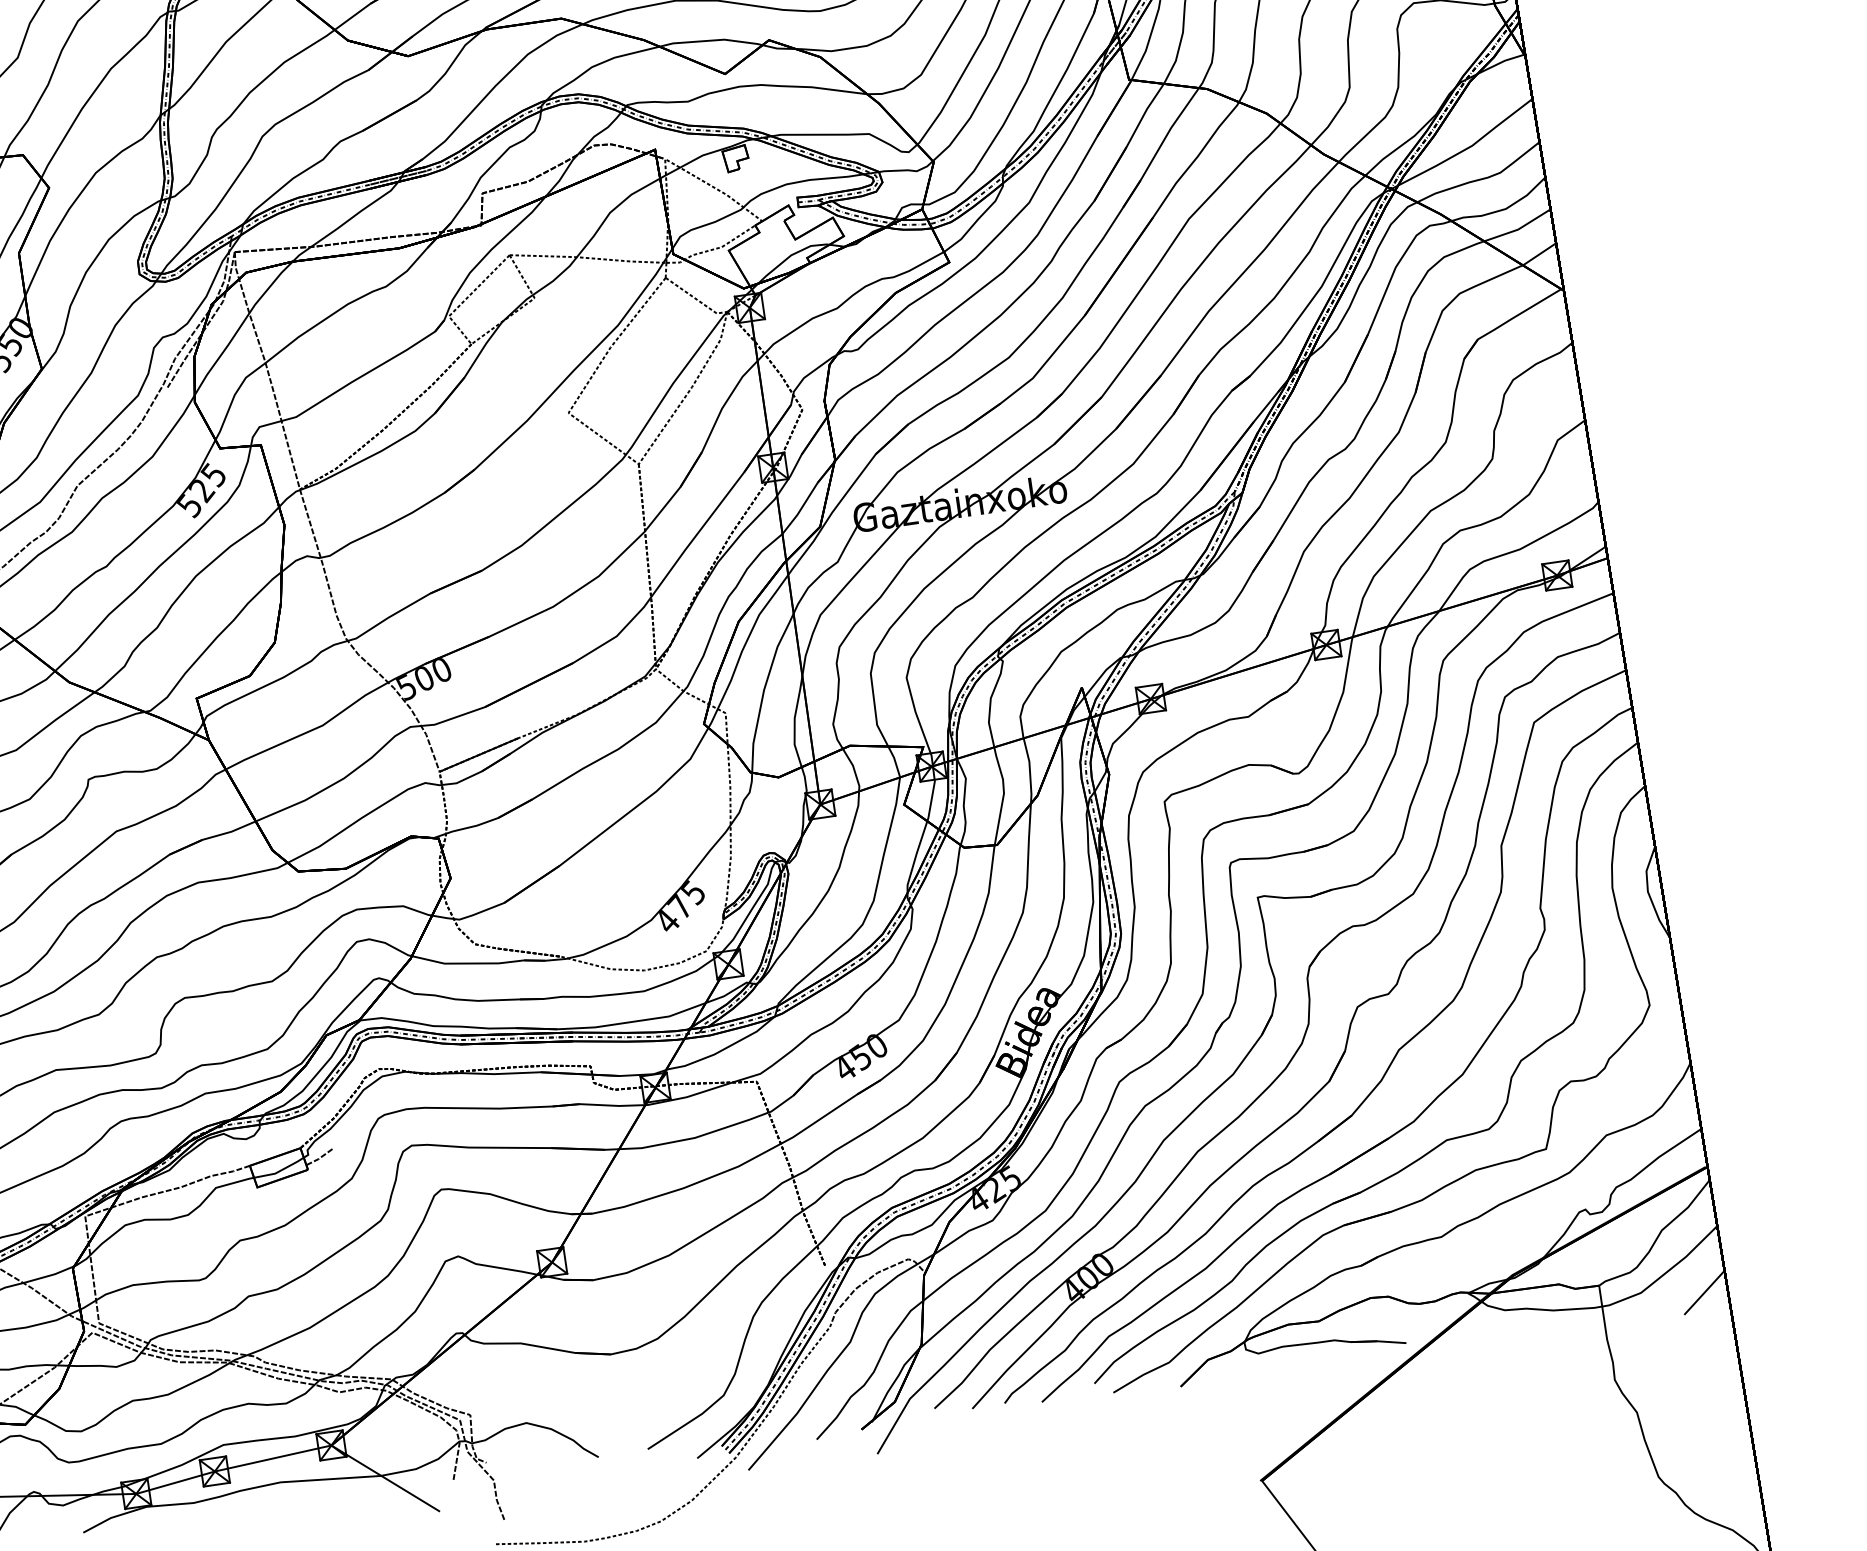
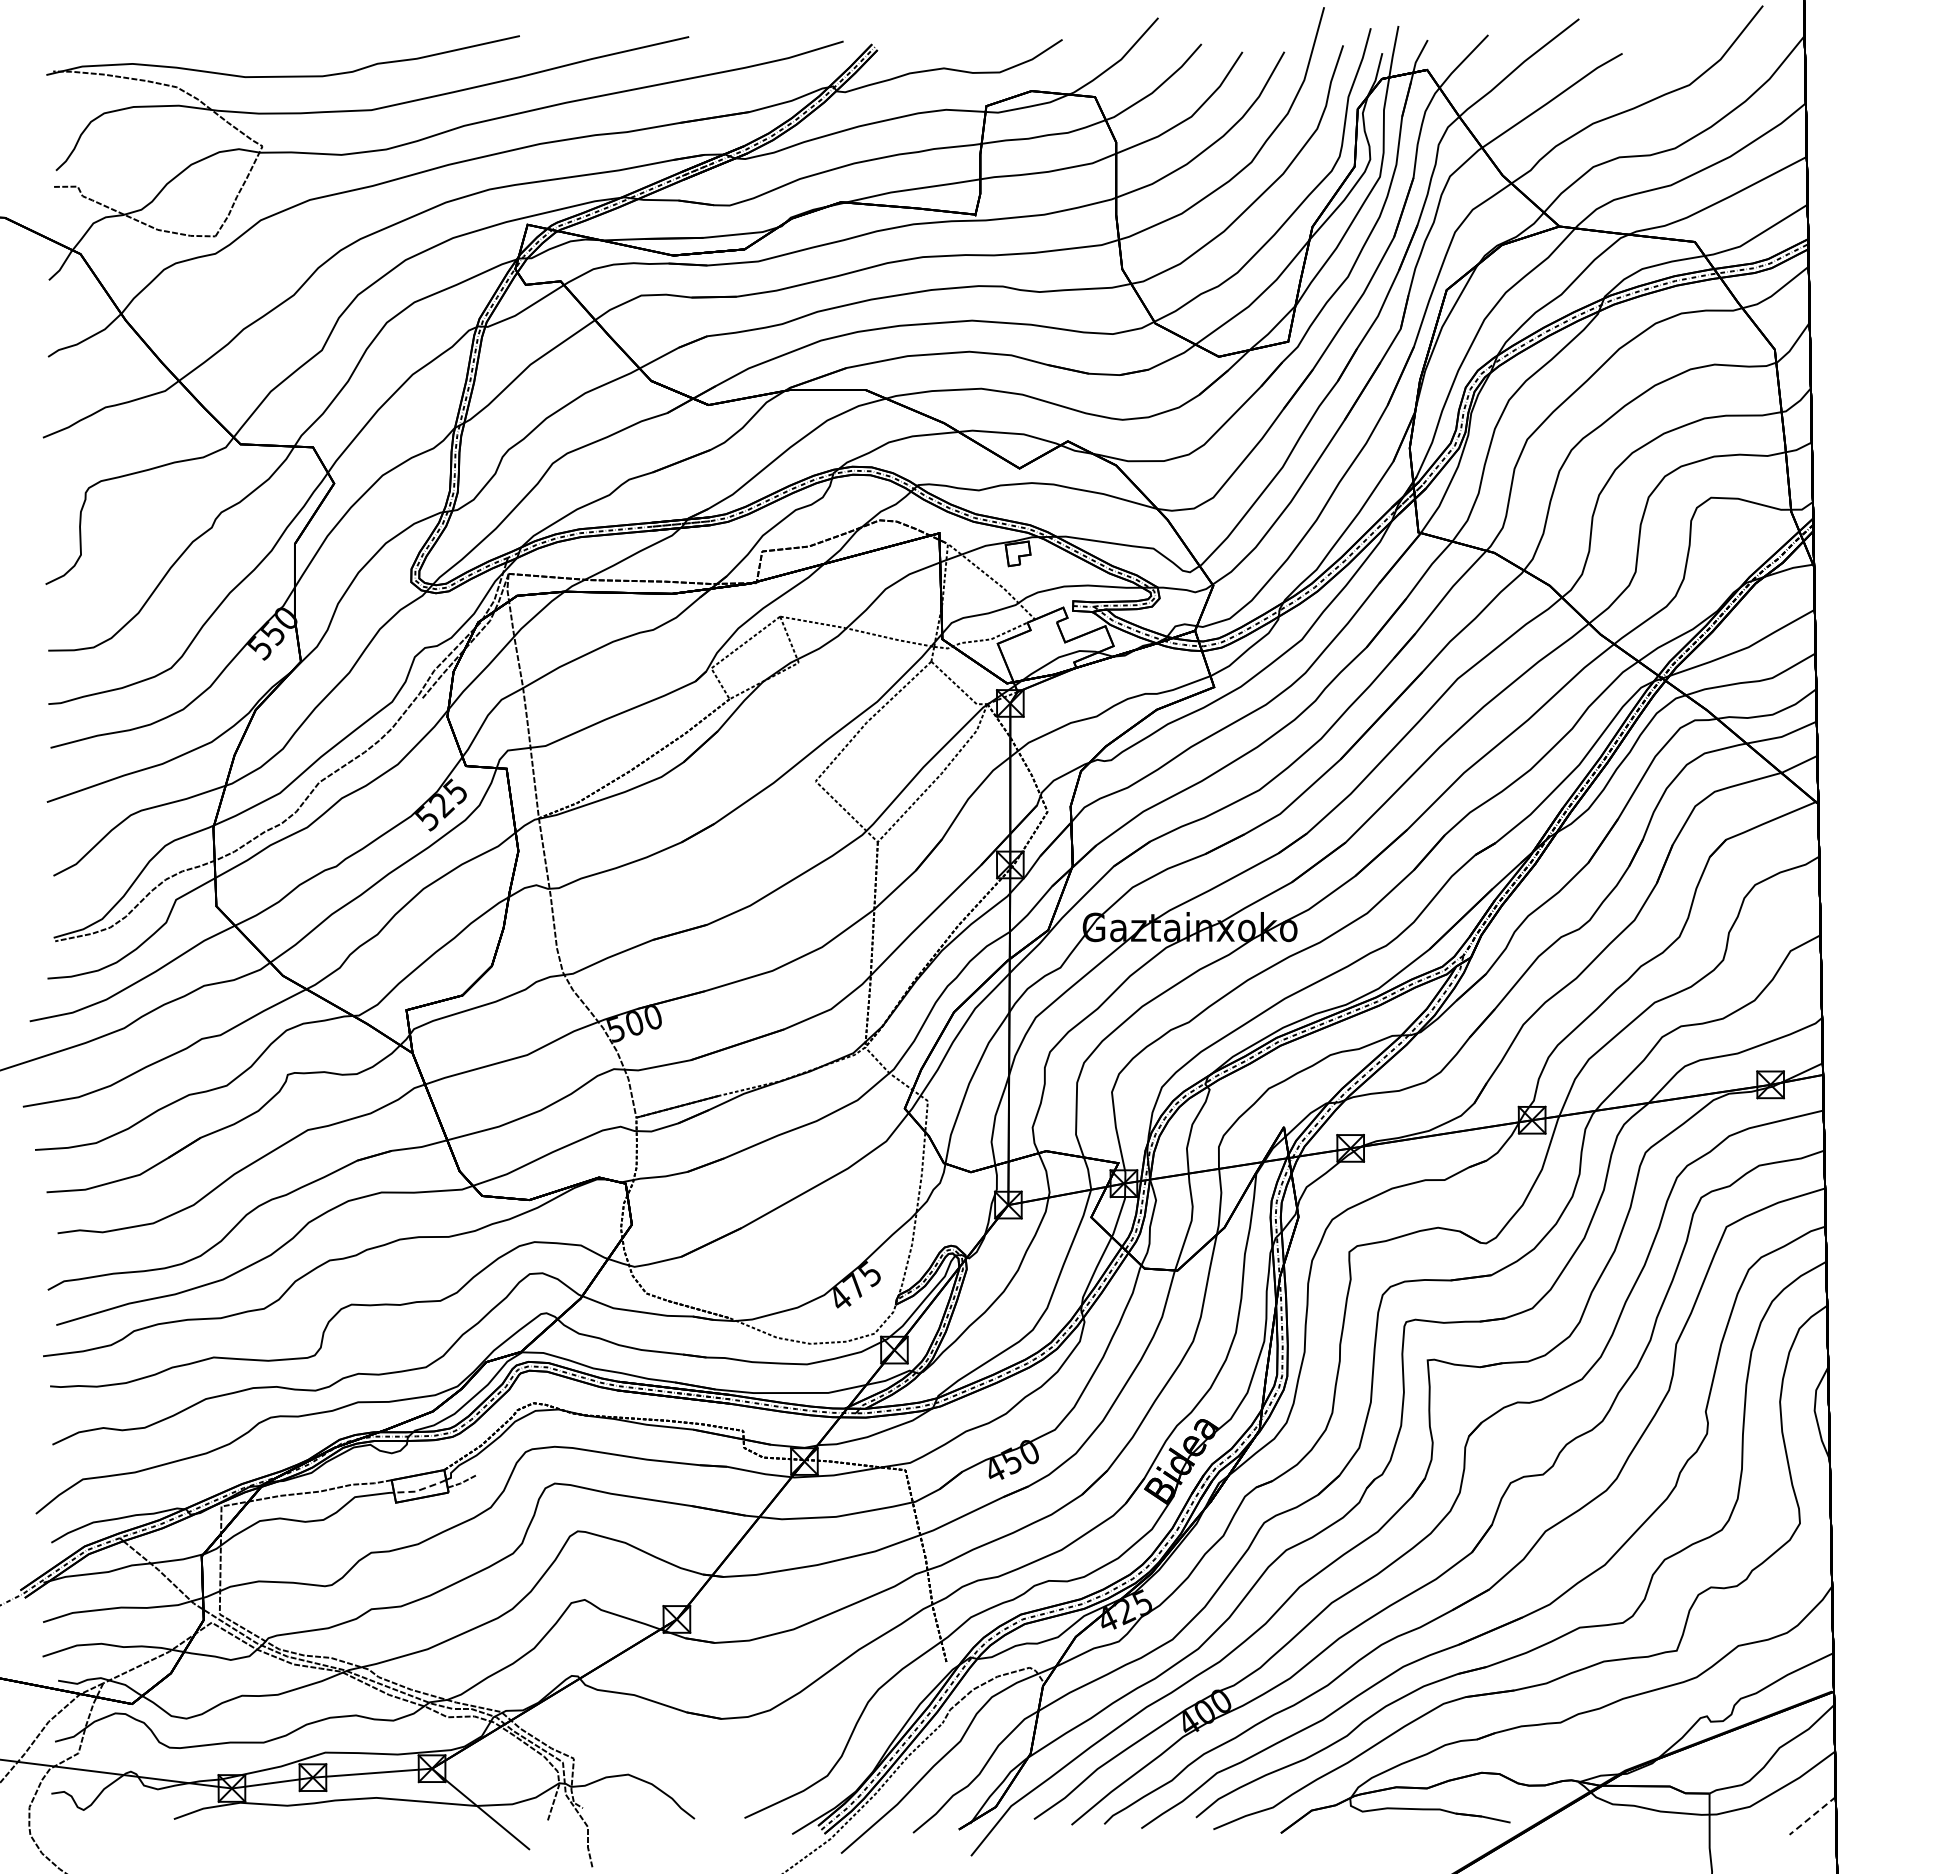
line: (280, 1170) -> (421, 1489), solid -> dashed
line: (1704, 1292) -> (1812, 1815), solid -> dashed

